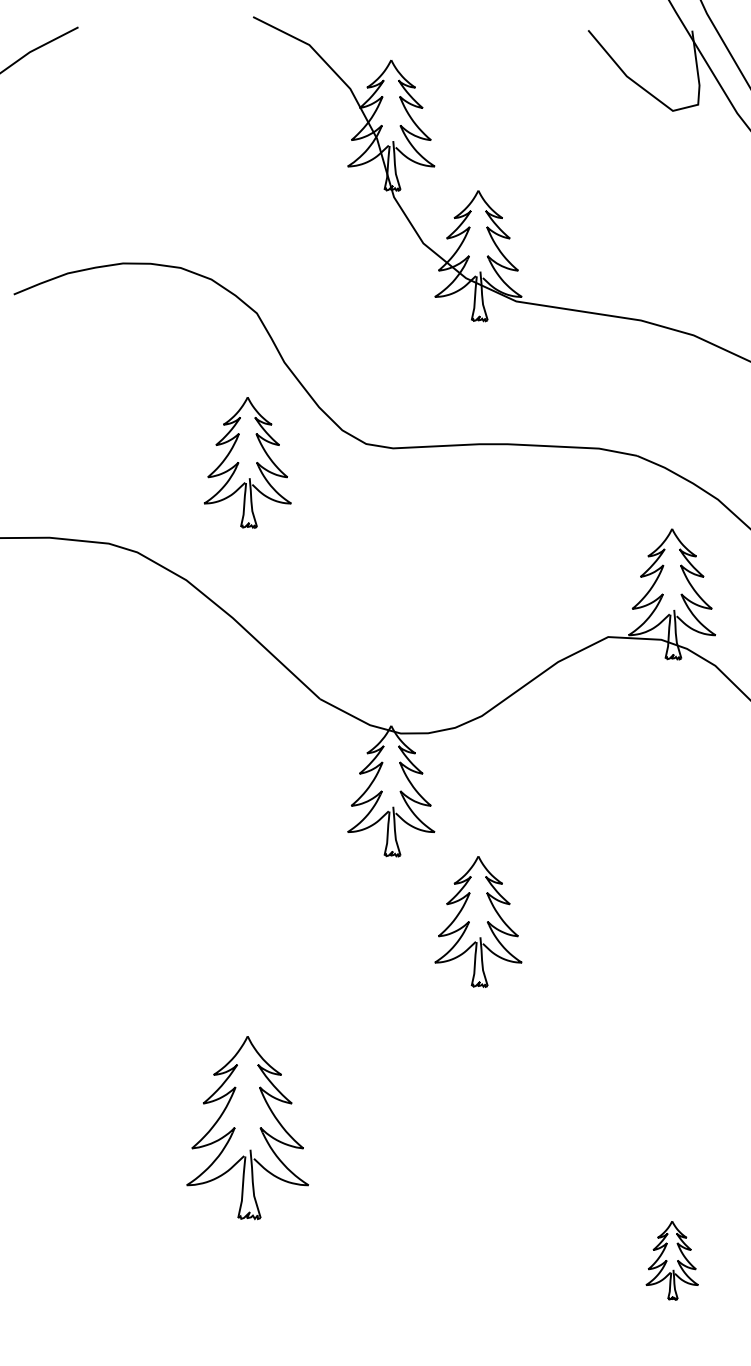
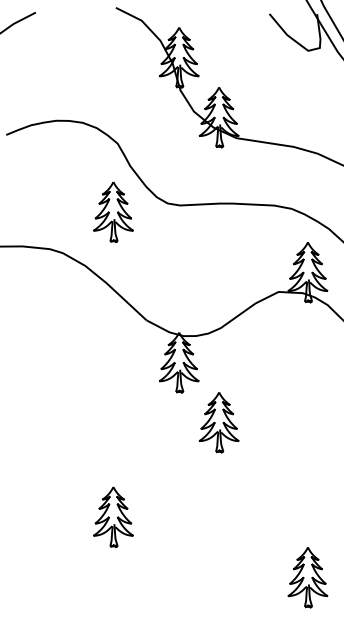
part: (247, 1129) -> (113, 517), size x0.71
part: (671, 1260) -> (307, 577), size x1.67

